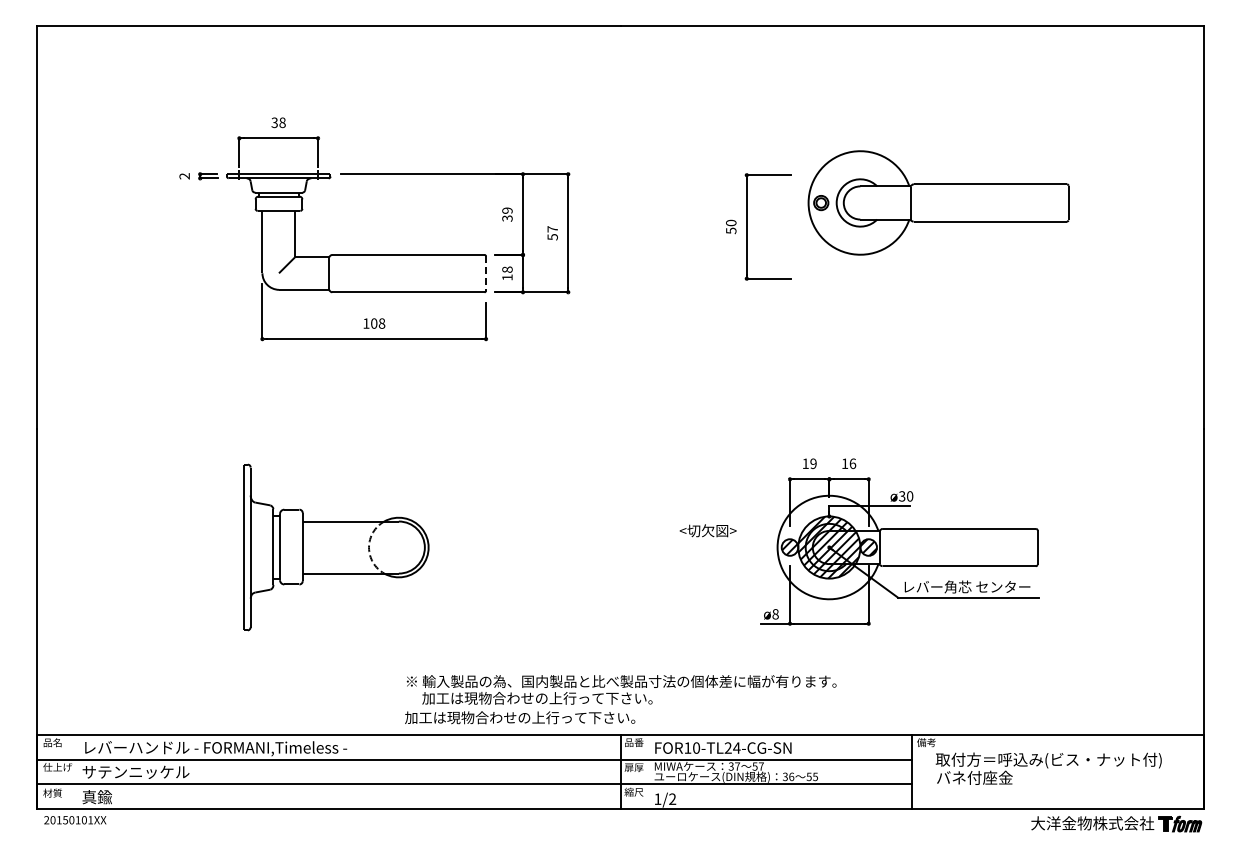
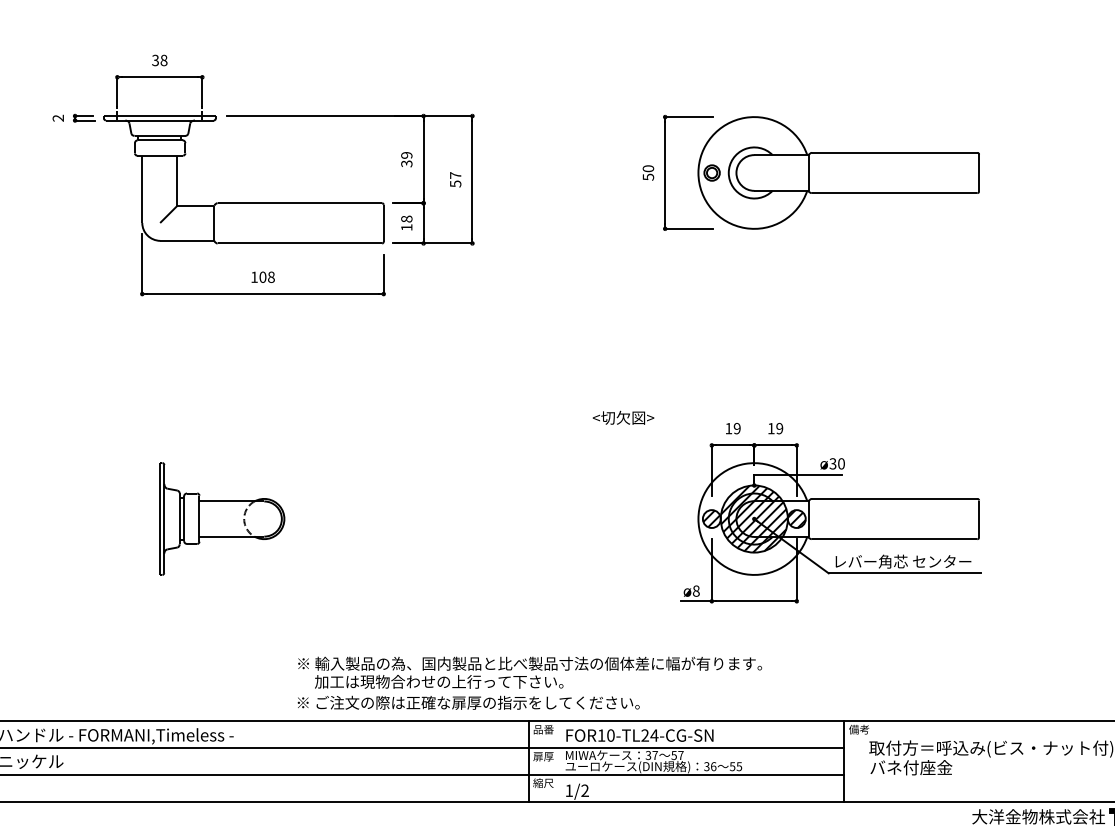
part: (938, 202) -> (838, 172), moved
line: (486, 274) -> (384, 224), dashed -> solid
text: (852, 463) -> (779, 428), 16 -> 19
text: (707, 530) -> (622, 417), moved
part: (336, 547) -> (222, 519), size x0.62
text: (564, 717) -> (468, 702), 加工は現物合わせの上行って下さい。 -> ※ ご注文の際は正確な扉厚の指示をしてください。

